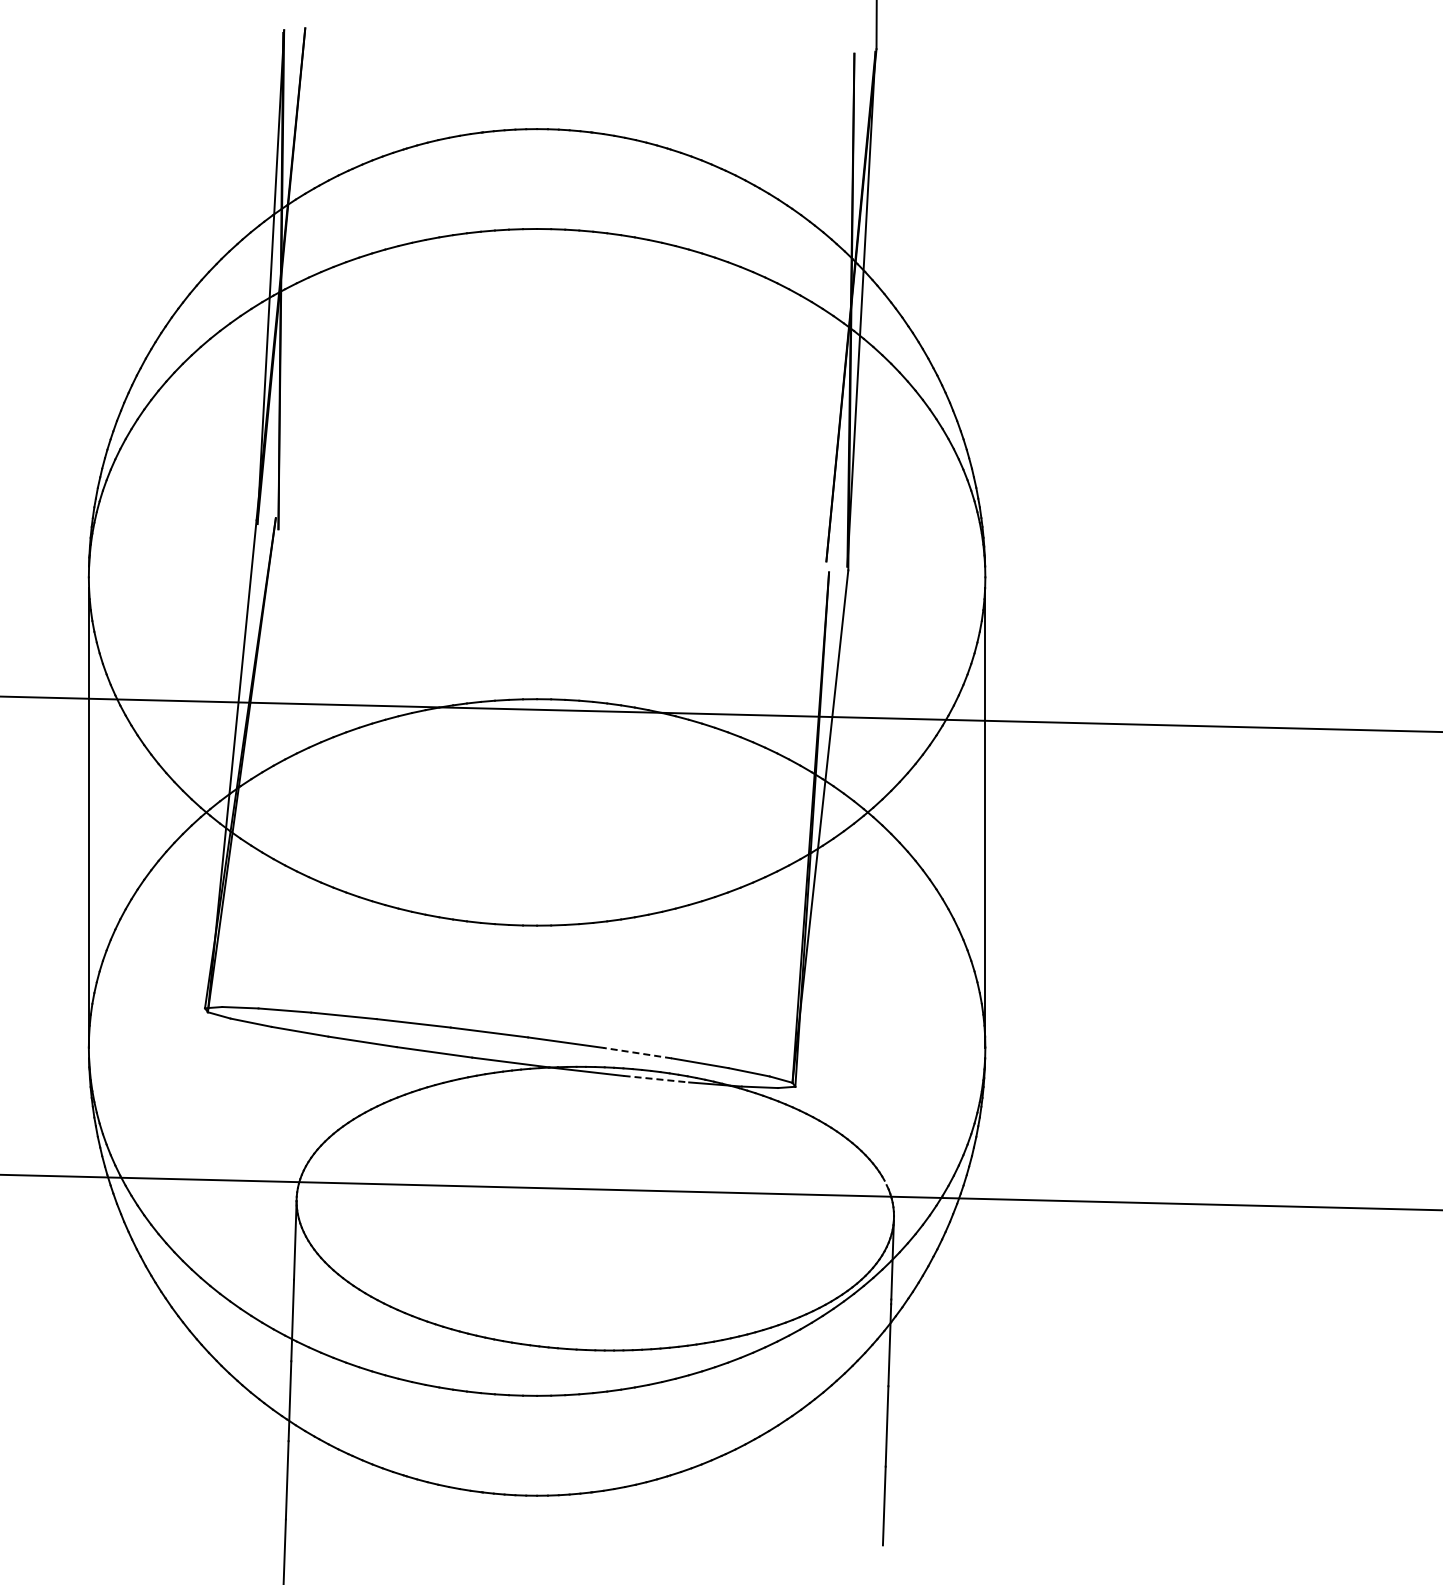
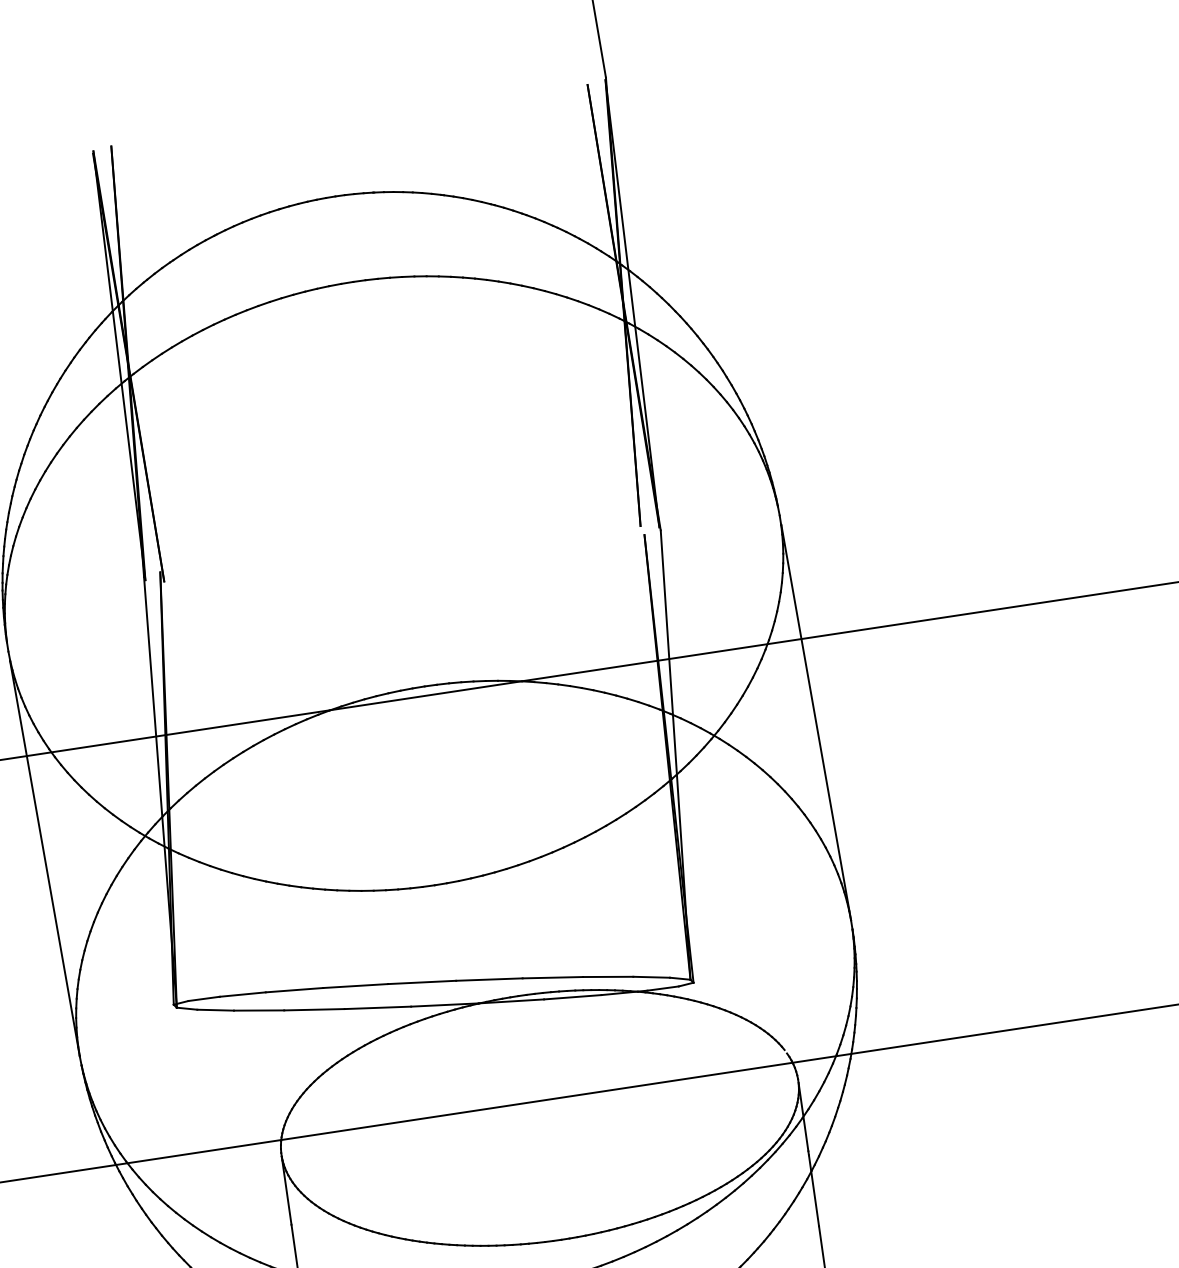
line: (637, 1053) -> (552, 978), dashed -> solid
line: (656, 1079) -> (572, 997), dashed -> solid

